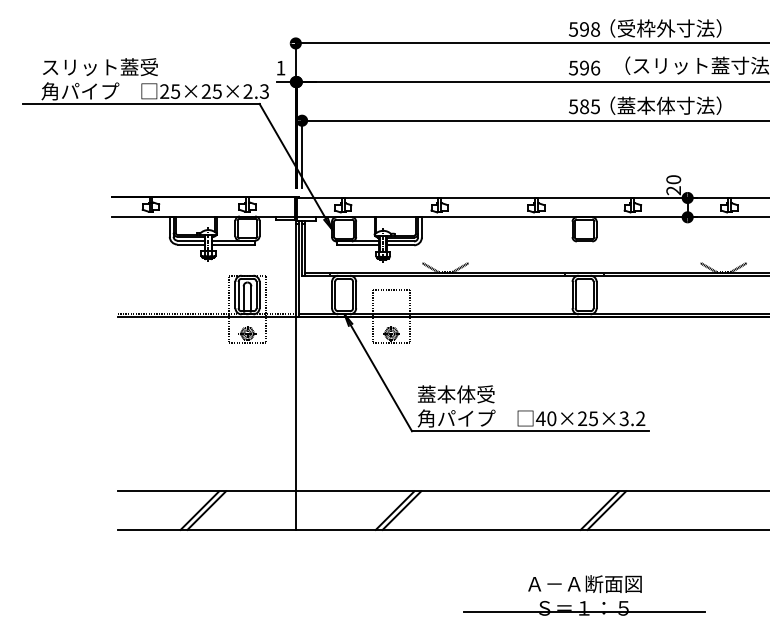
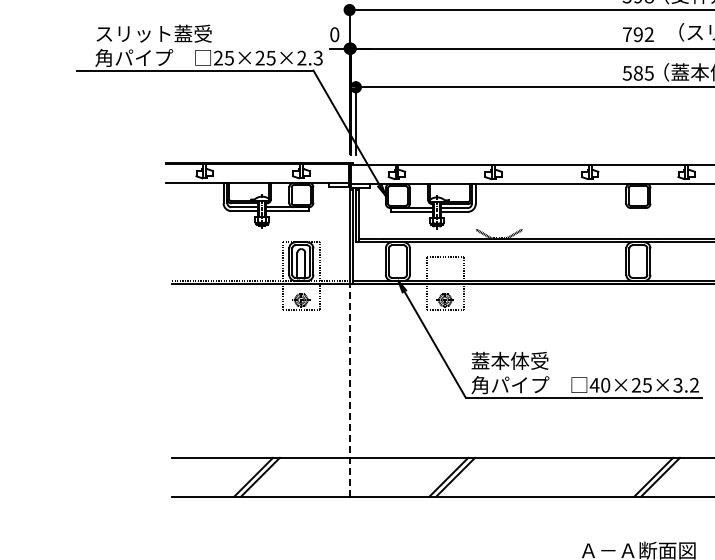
text: (280, 67) -> (334, 34), 1 -> 0
text: (584, 67) -> (638, 34), 596 -> 792
line: (295, 423) -> (349, 390), solid -> dashed

